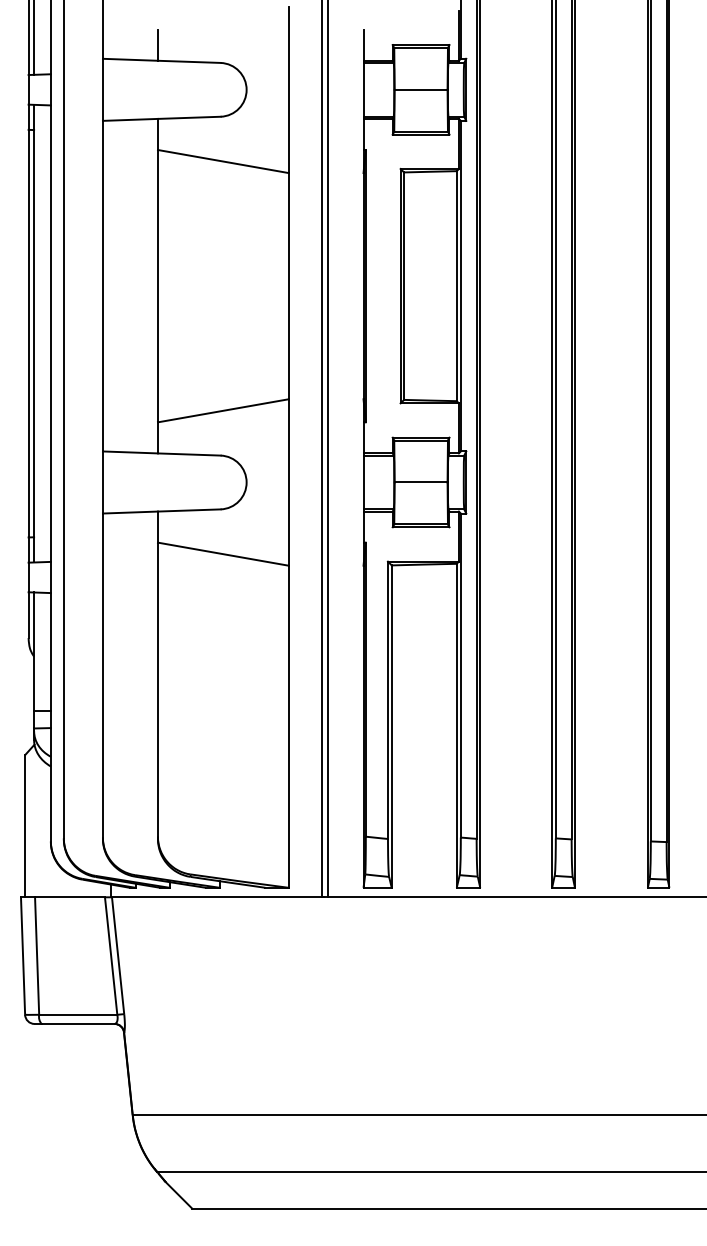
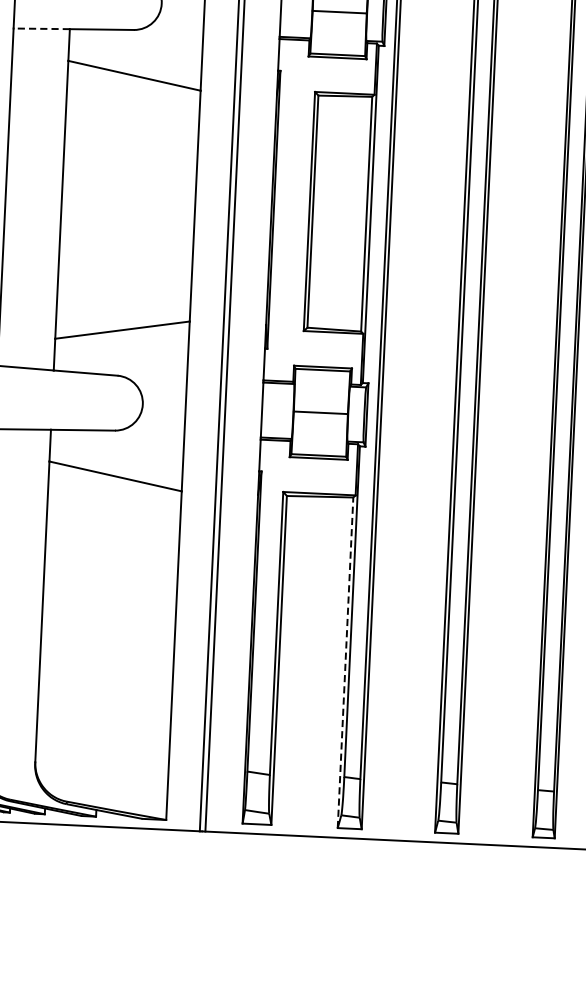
line: (130, 119) -> (41, 28), solid -> dashed
line: (456, 725) -> (345, 662), solid -> dashed

